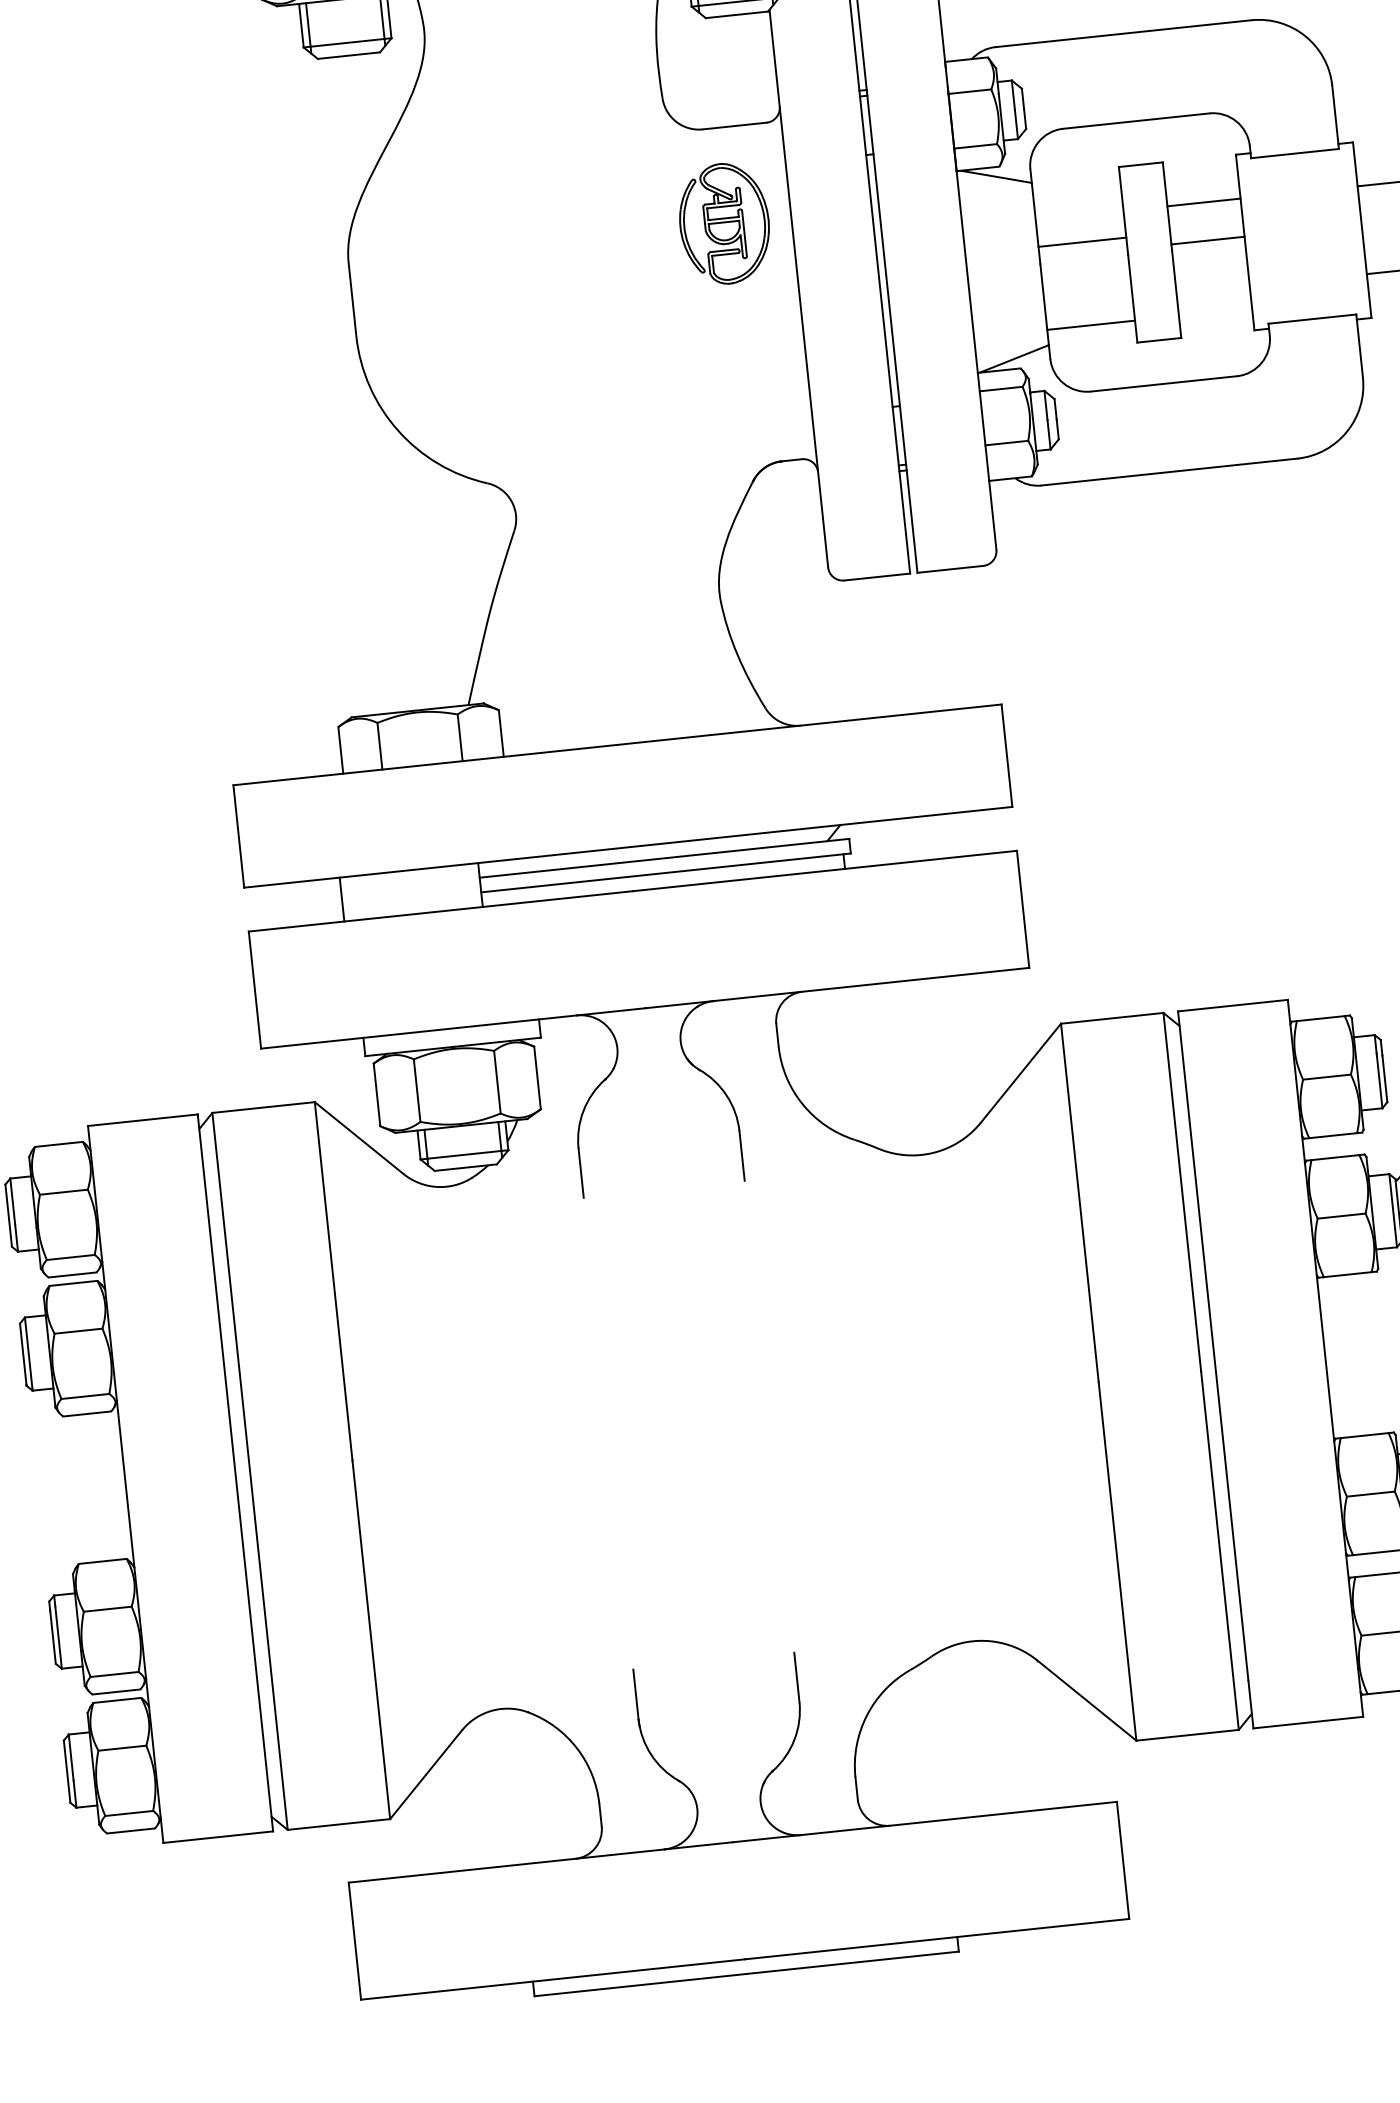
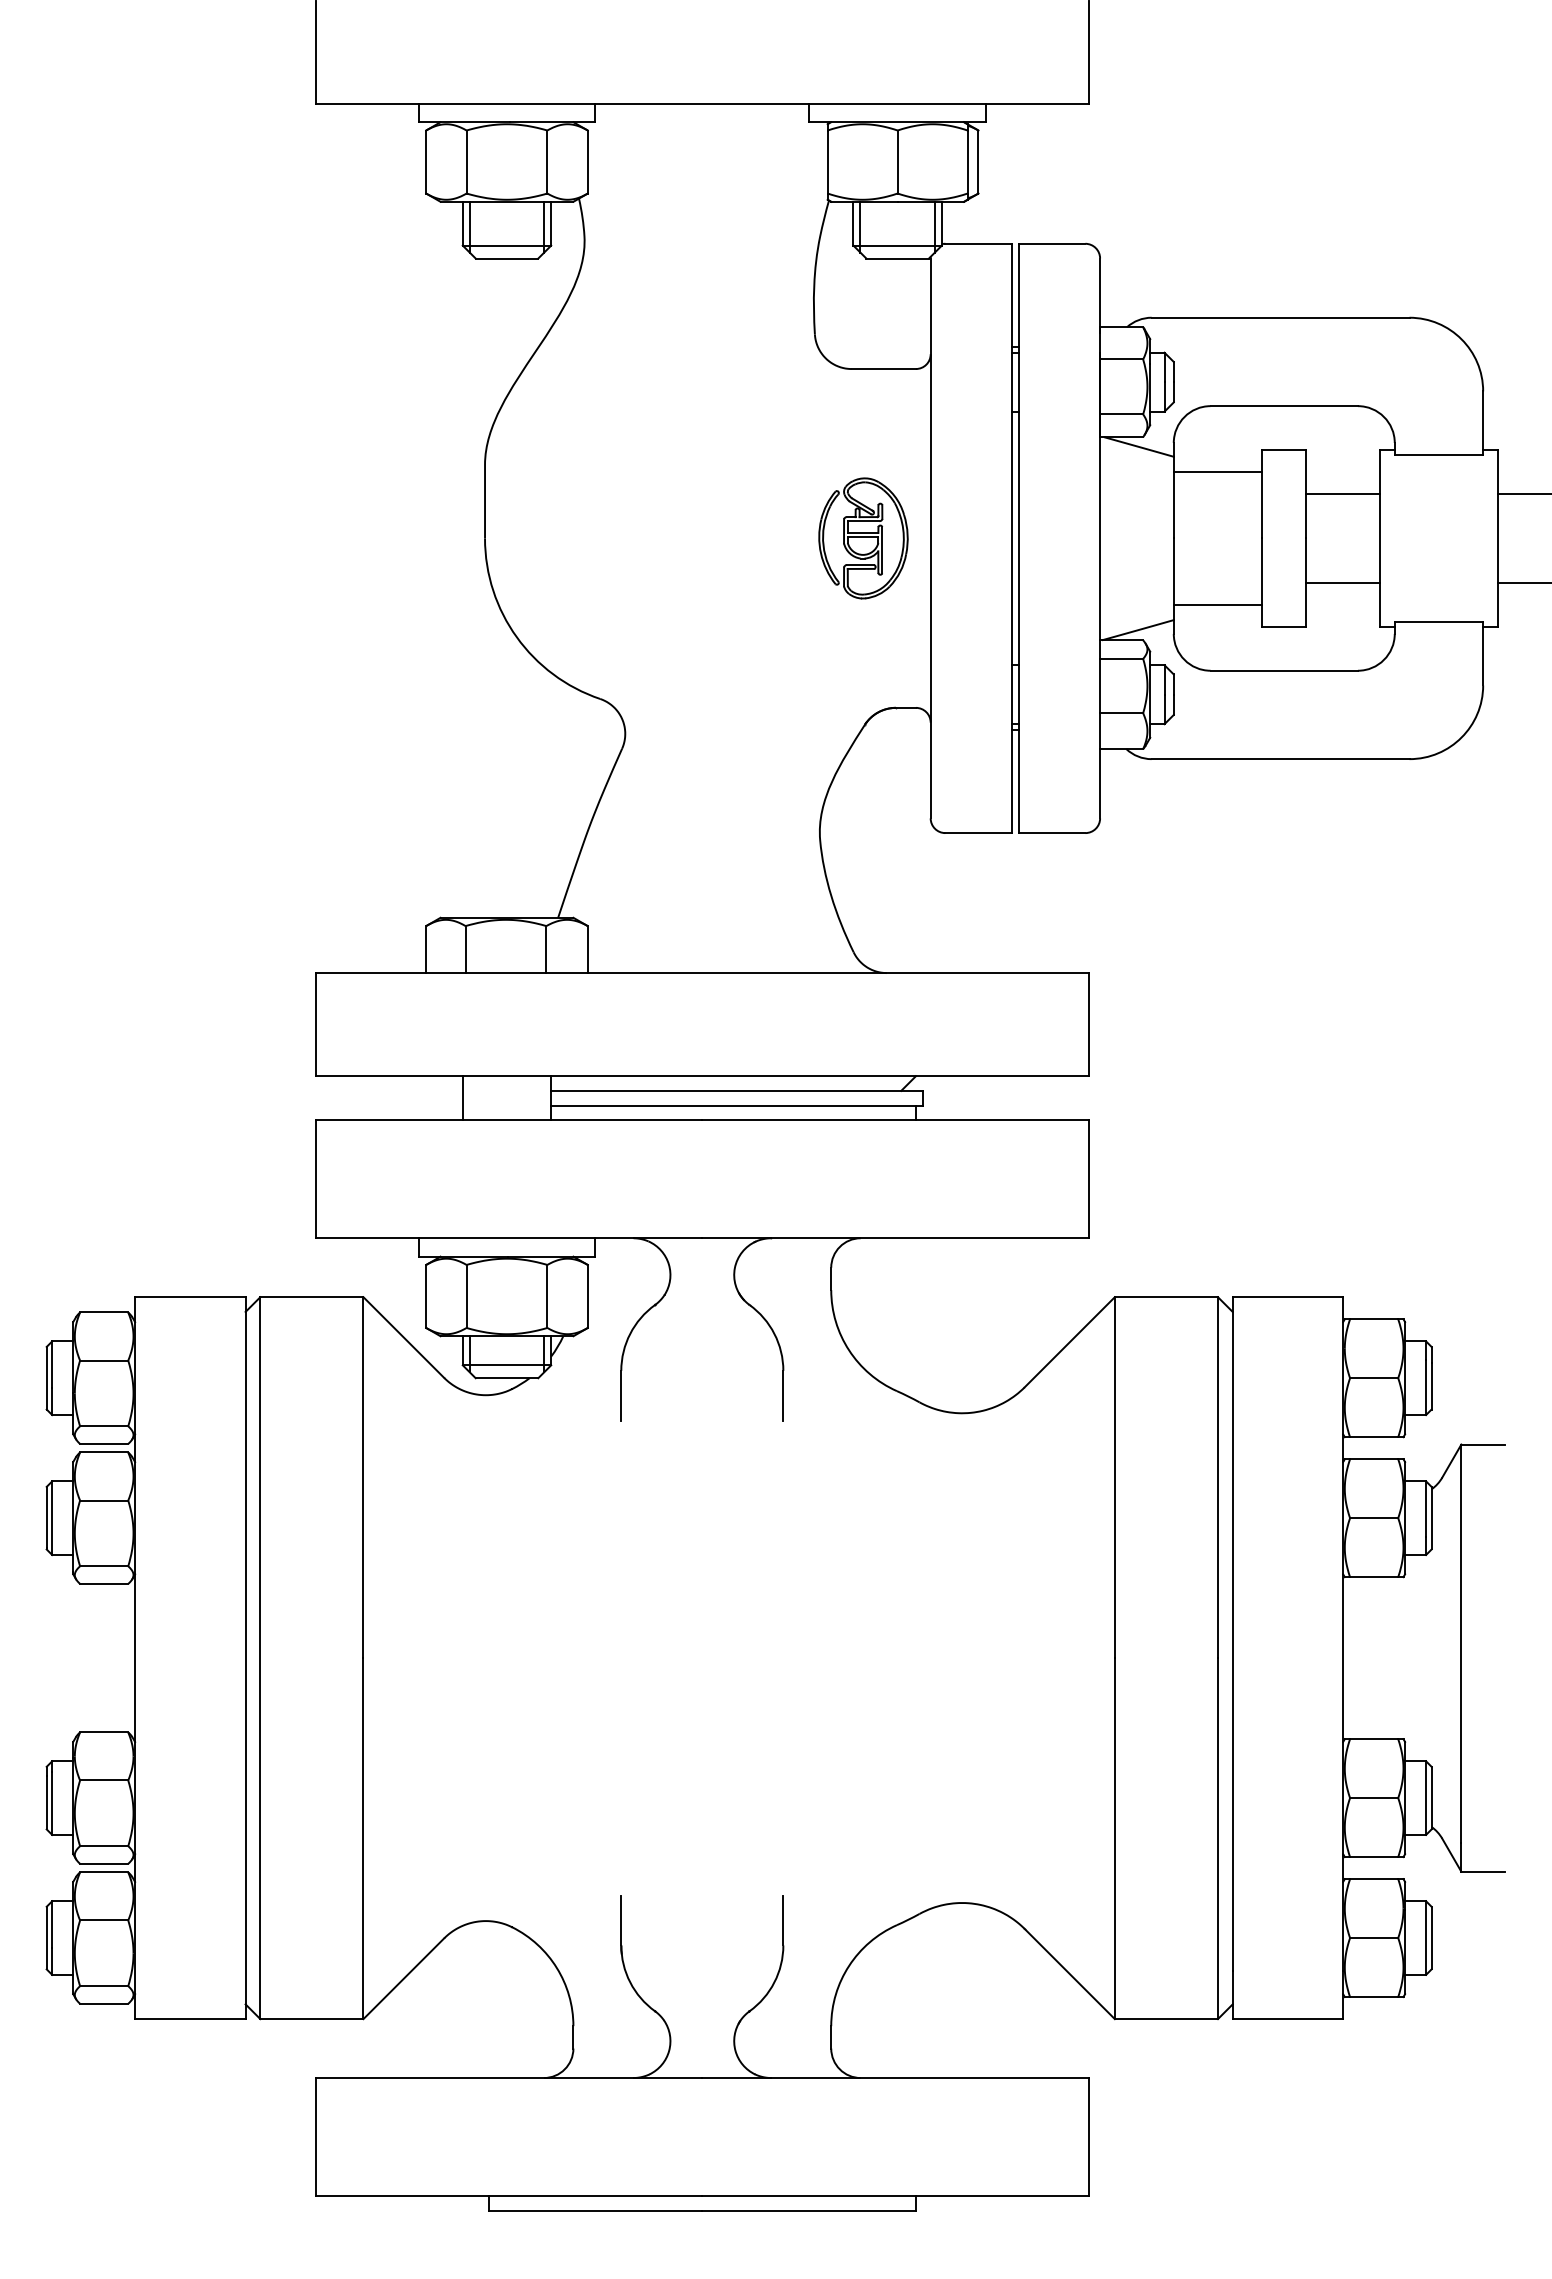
part: (724, 223) -> (863, 538), moved
line: (1208, 240) -> (1343, 582), moved
line: (1082, 242) -> (1217, 472), moved
line: (341, 899) -> (462, 1098), moved

